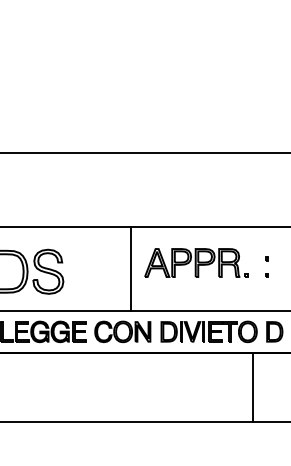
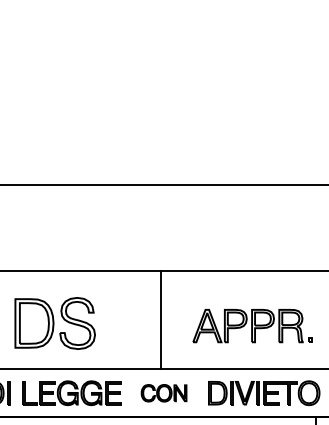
part: (196, 262) -> (252, 325), moved
line: (131, 268) -> (161, 319), moved
part: (122, 331) -> (163, 392), size x0.7

